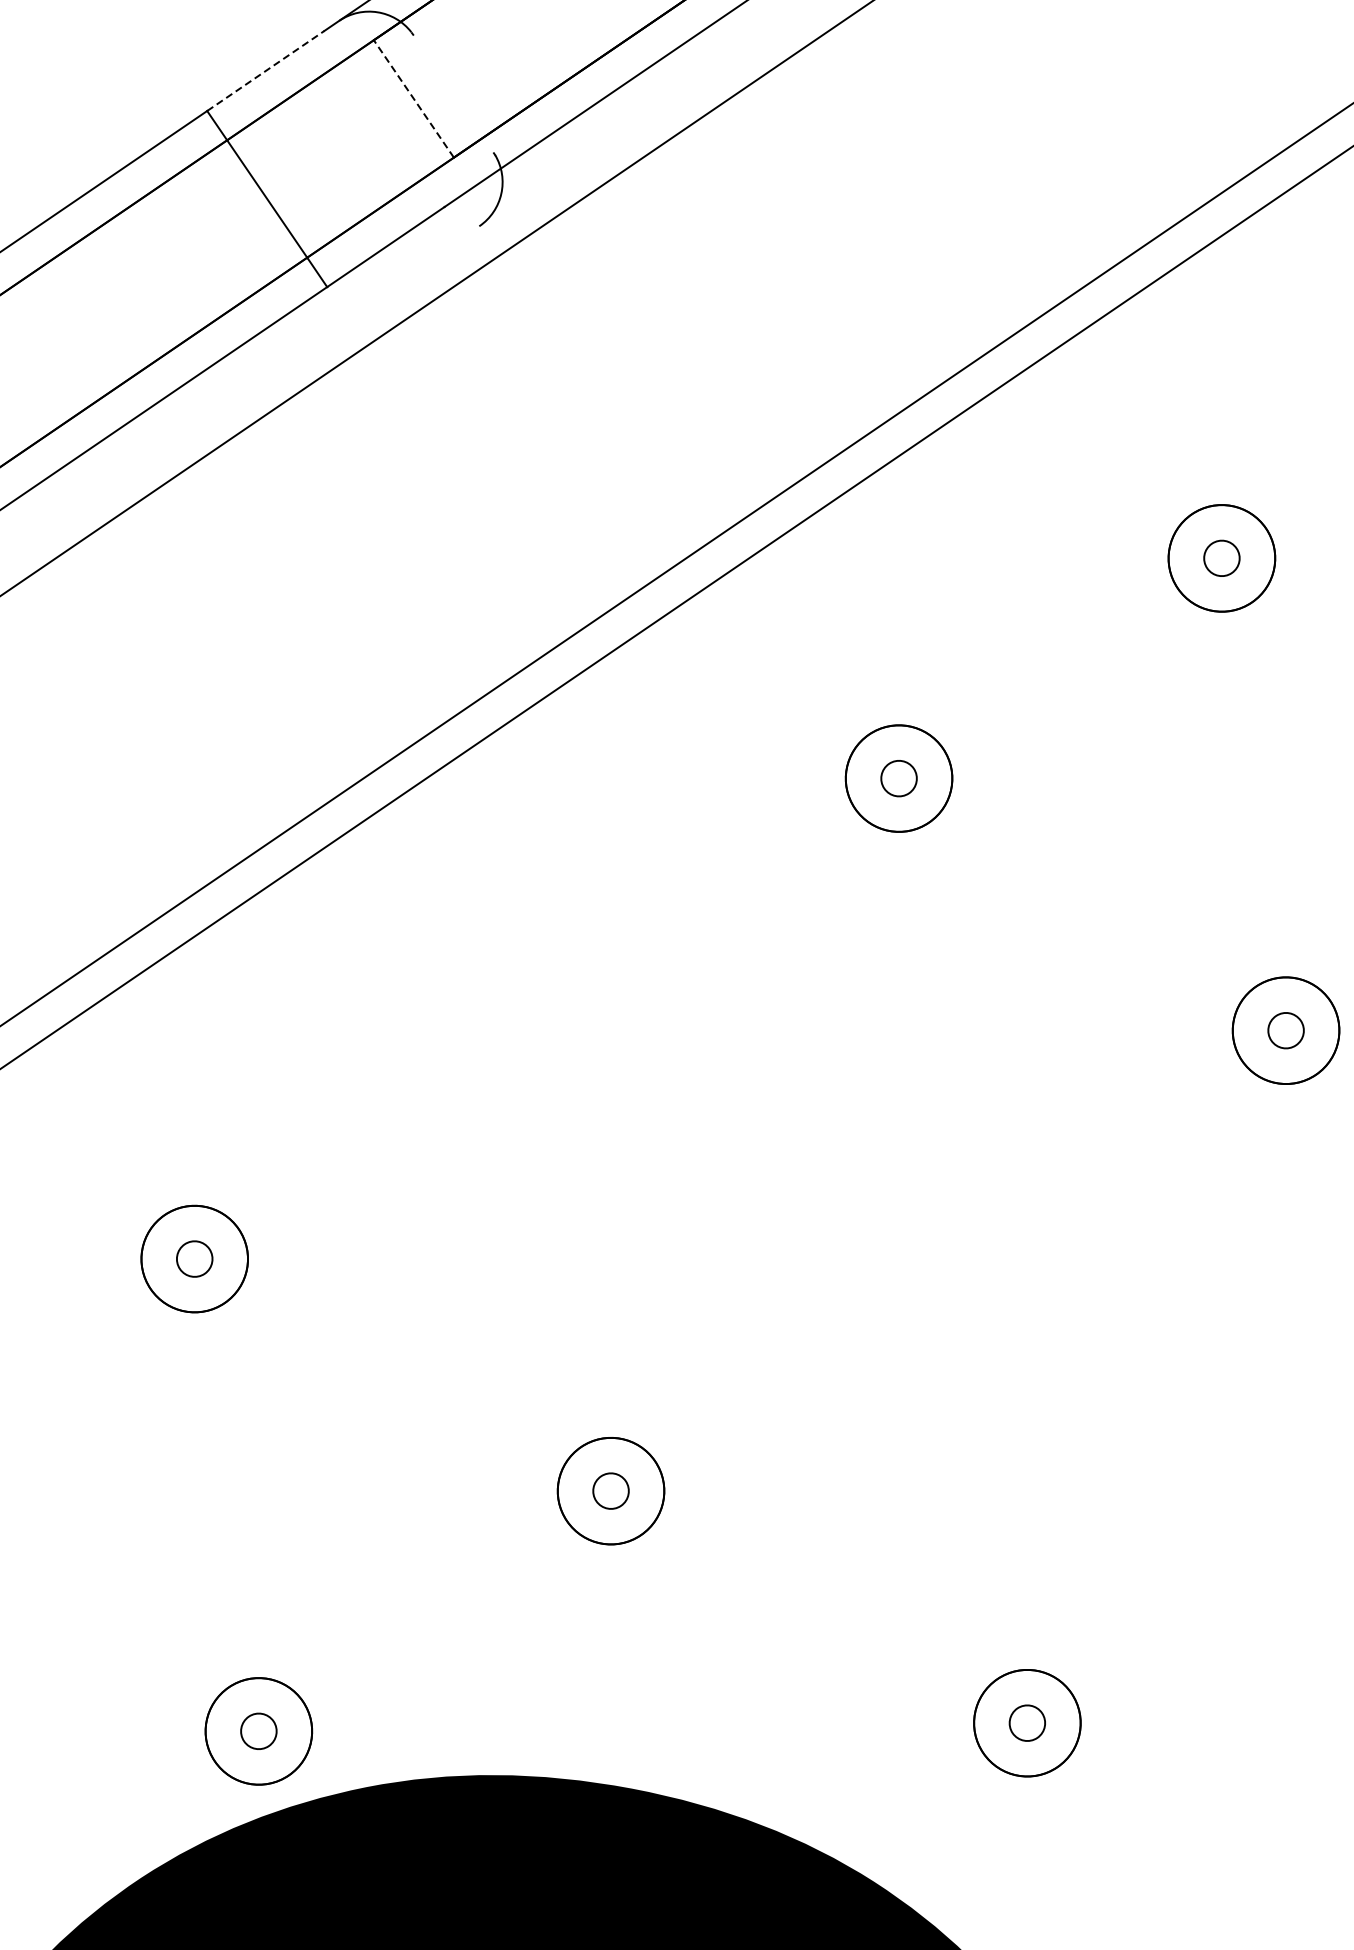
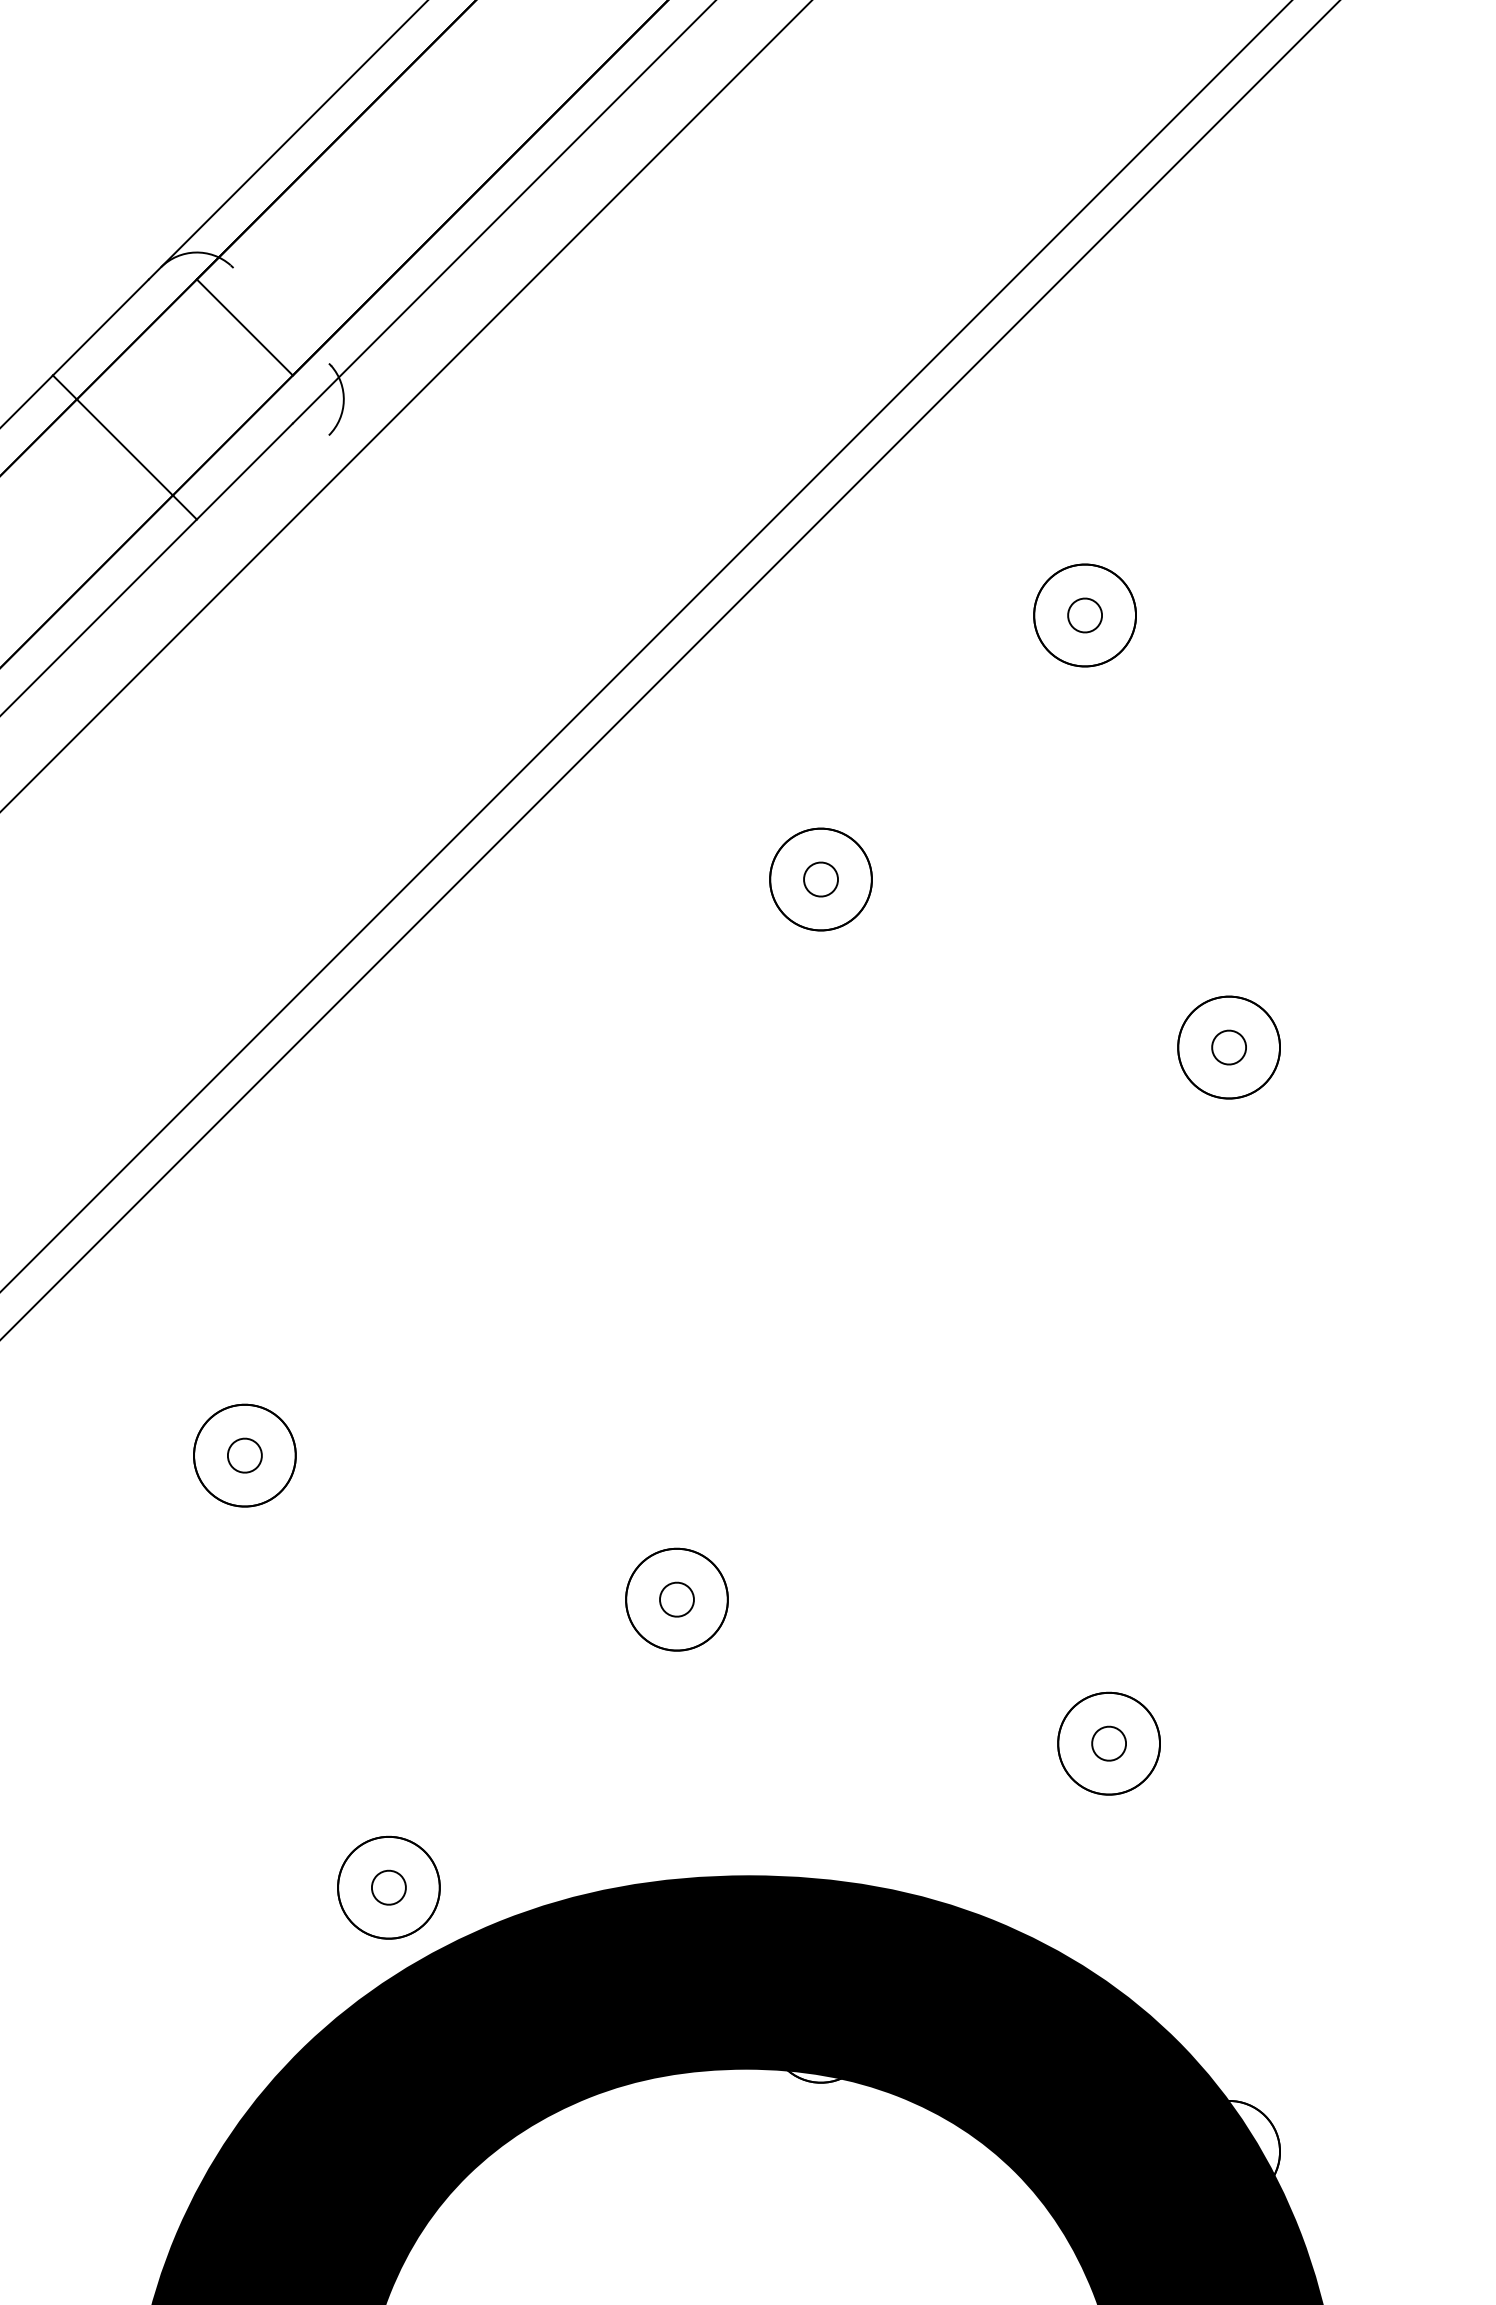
line: (265, 70) -> (100, 327), dashed -> solid
line: (413, 98) -> (244, 327), dashed -> solid

